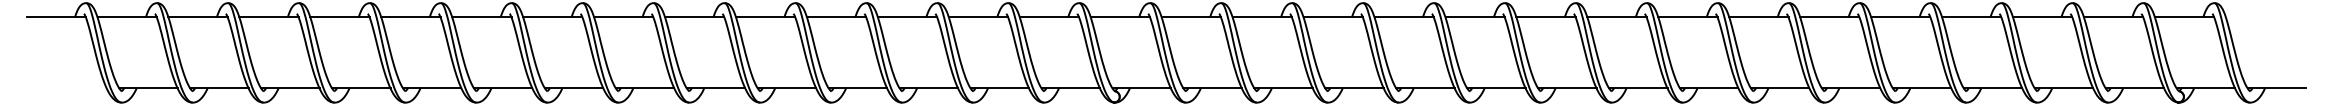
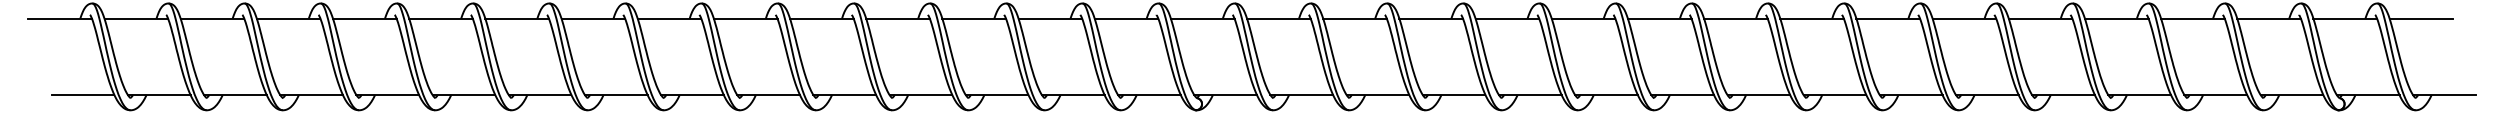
line: (2255, 17) -> (2421, 18), added
line: (77, 88) -> (82, 95), added

